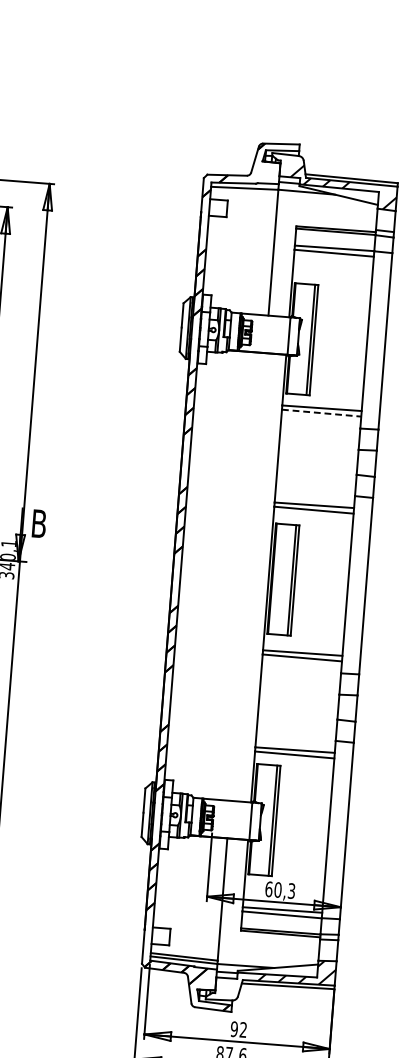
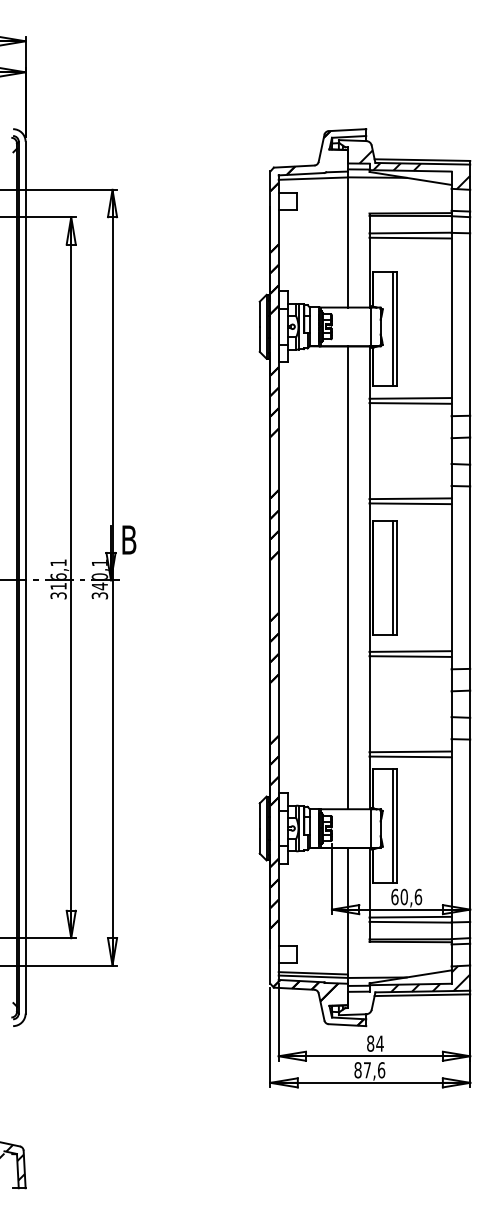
line: (322, 413) -> (411, 403), dashed -> solid
line: (248, 576) -> (348, 577), added
text: (291, 890) -> (418, 896), 60,3 -> 60,6
text: (239, 1029) -> (375, 1043), 92 -> 84

